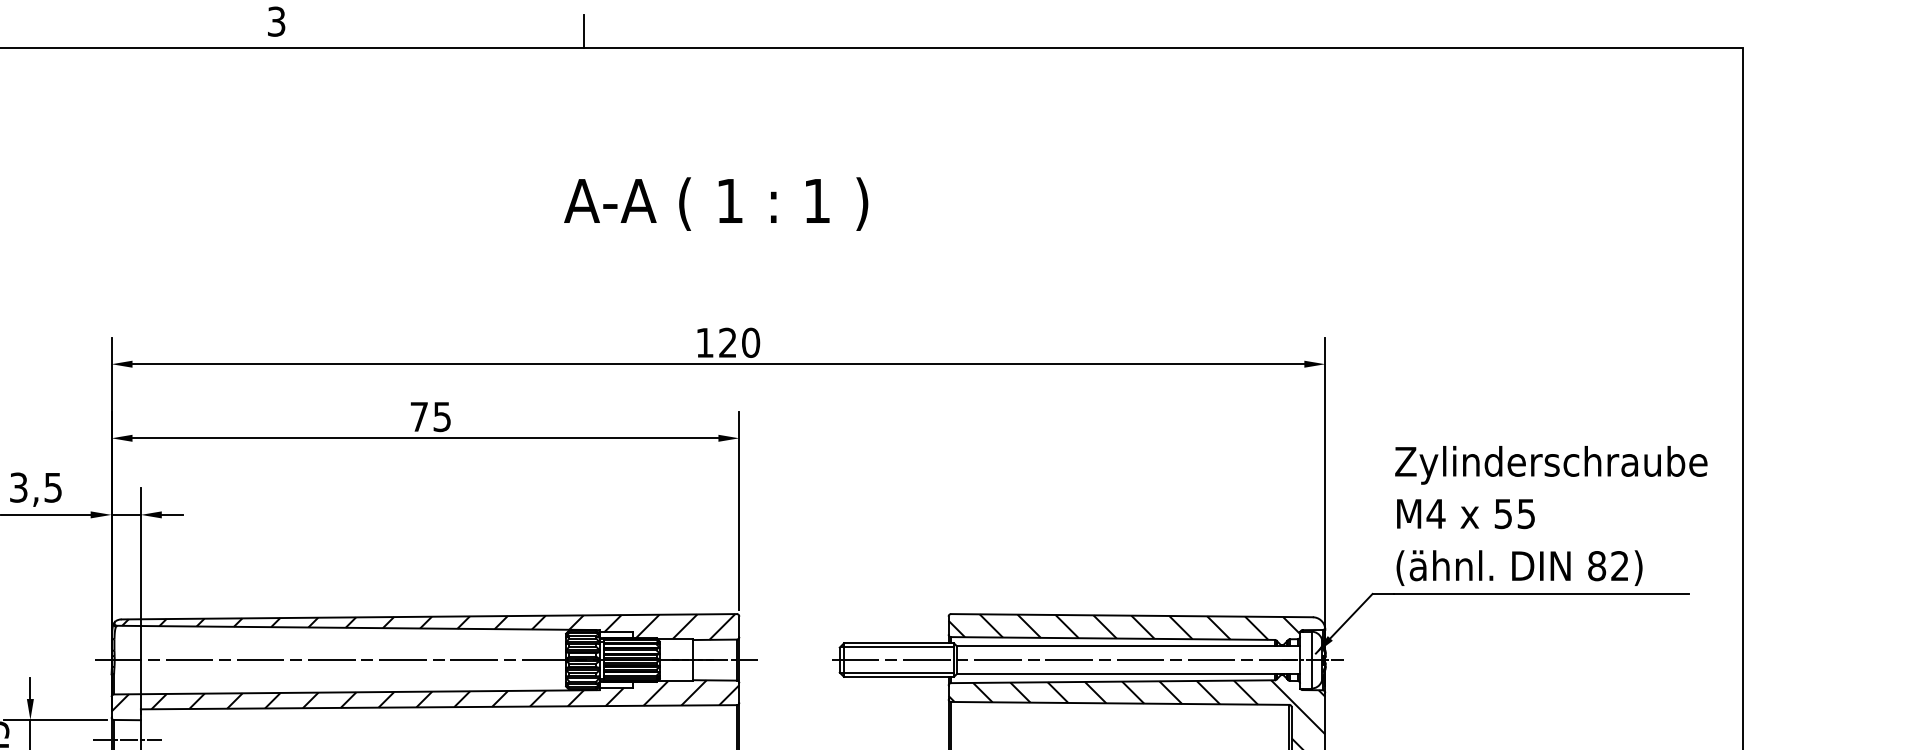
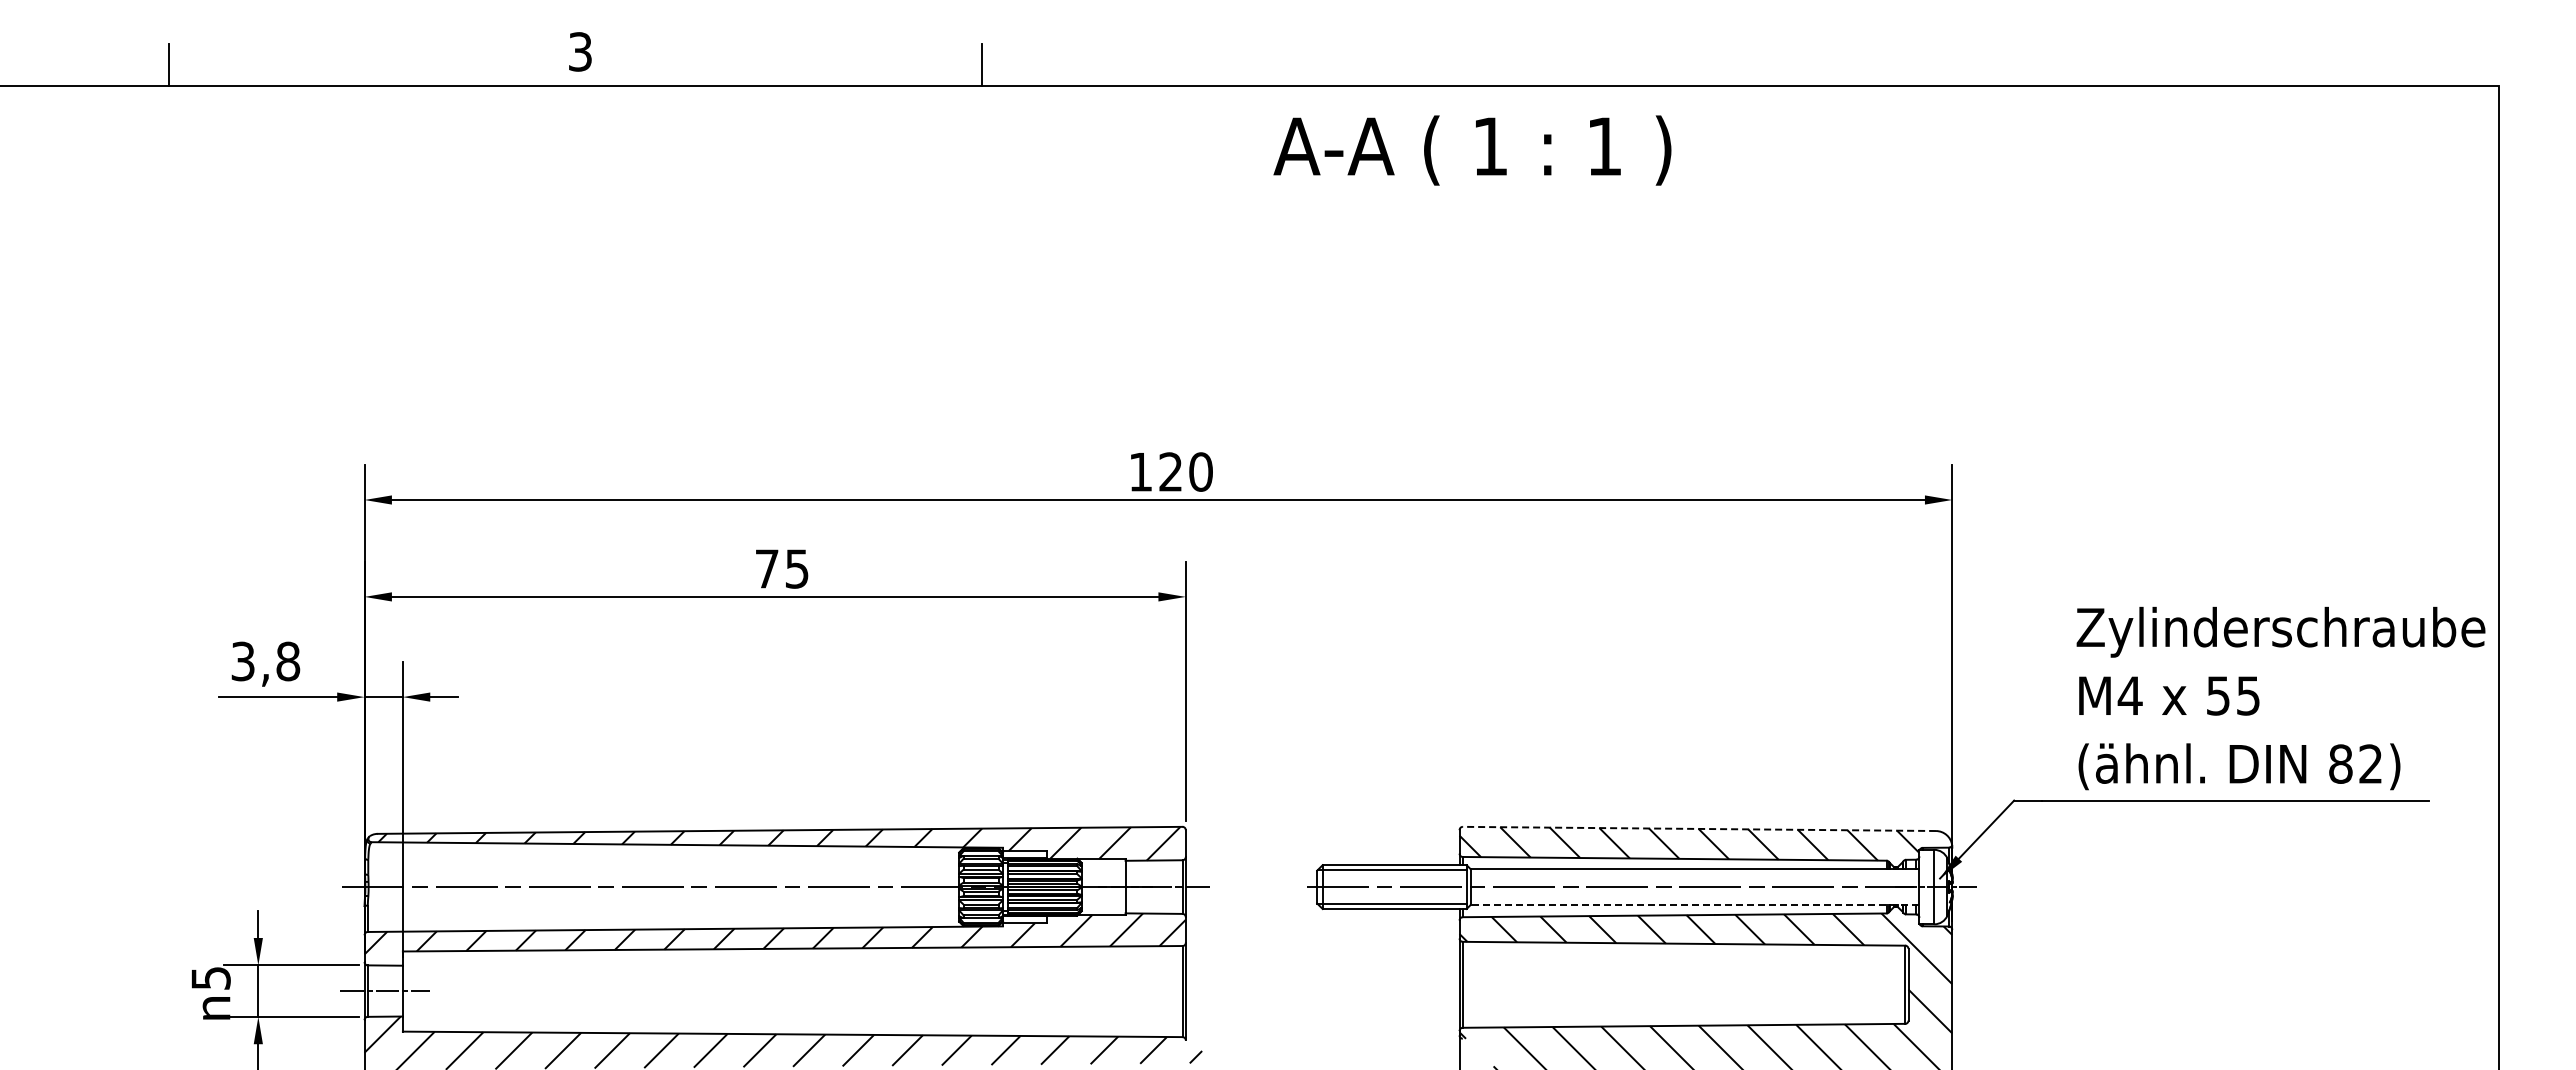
text: (716, 204) -> (1472, 150), moved
text: (53, 487) -> (288, 661), 3,5 -> 3,8
text: (1550, 515) -> (2280, 698), moved
line: (1132, 615) -> (1699, 828), solid -> dashed
line: (1128, 674) -> (1694, 905), solid -> dashed

